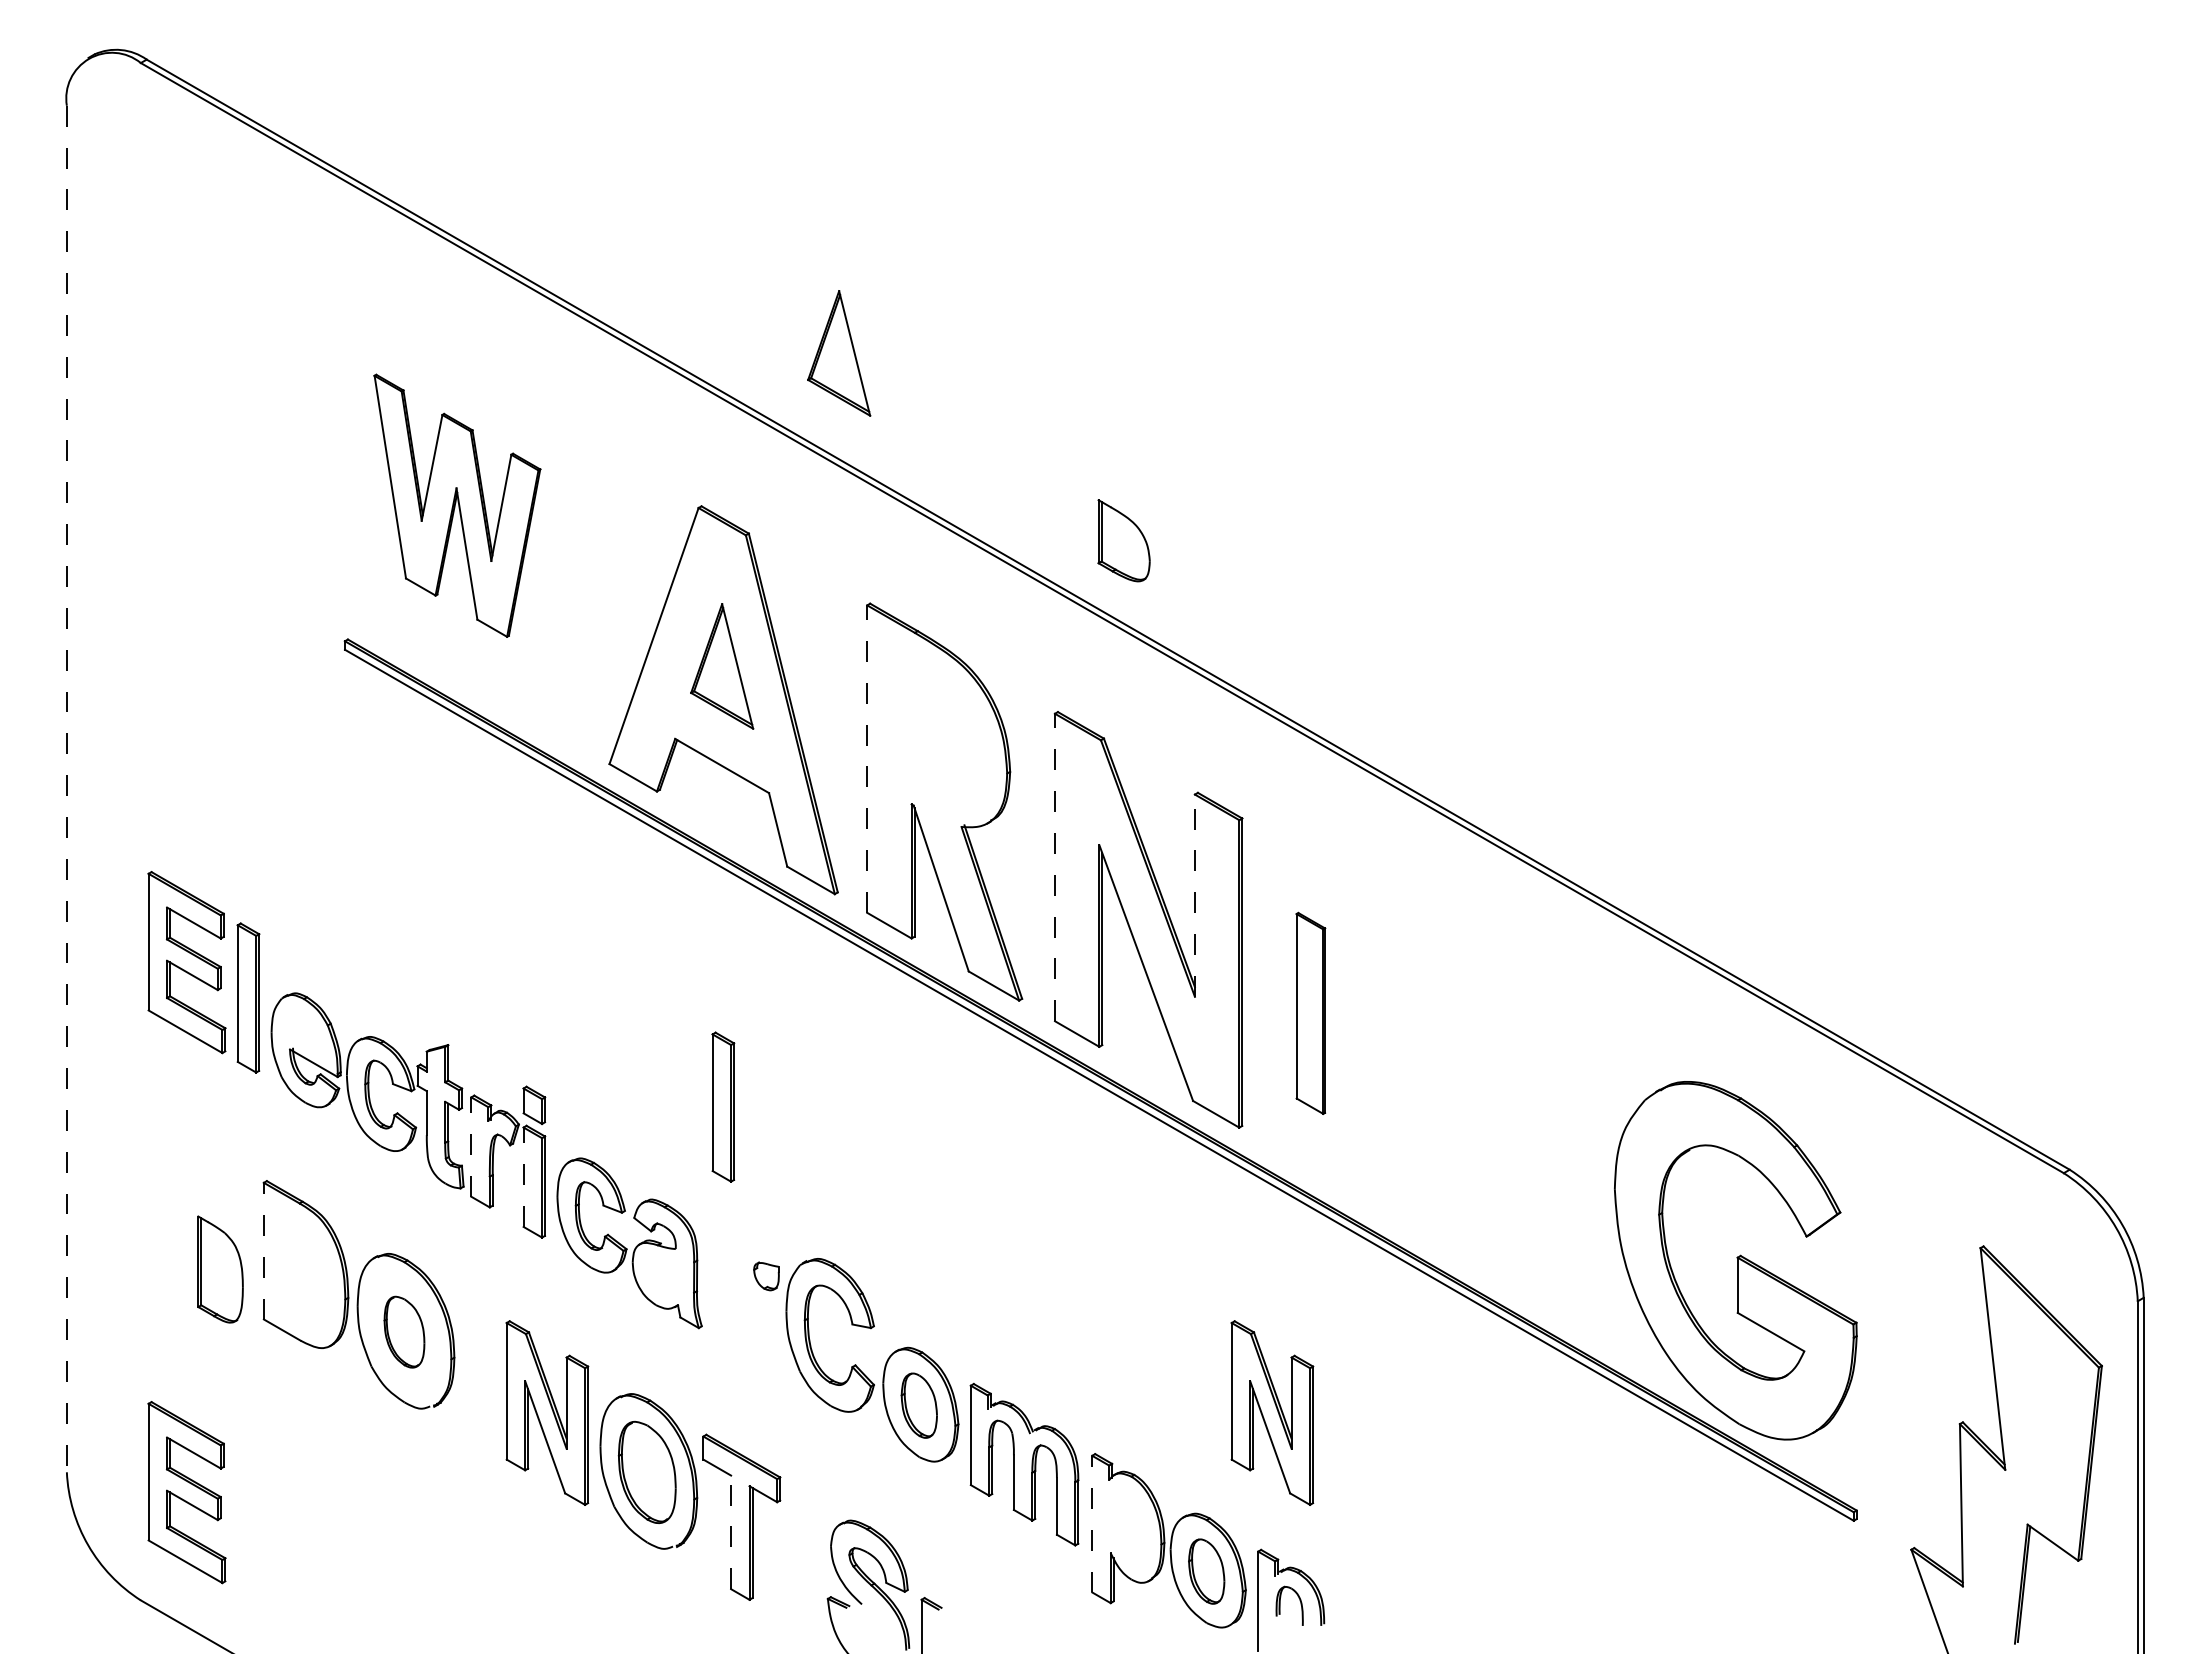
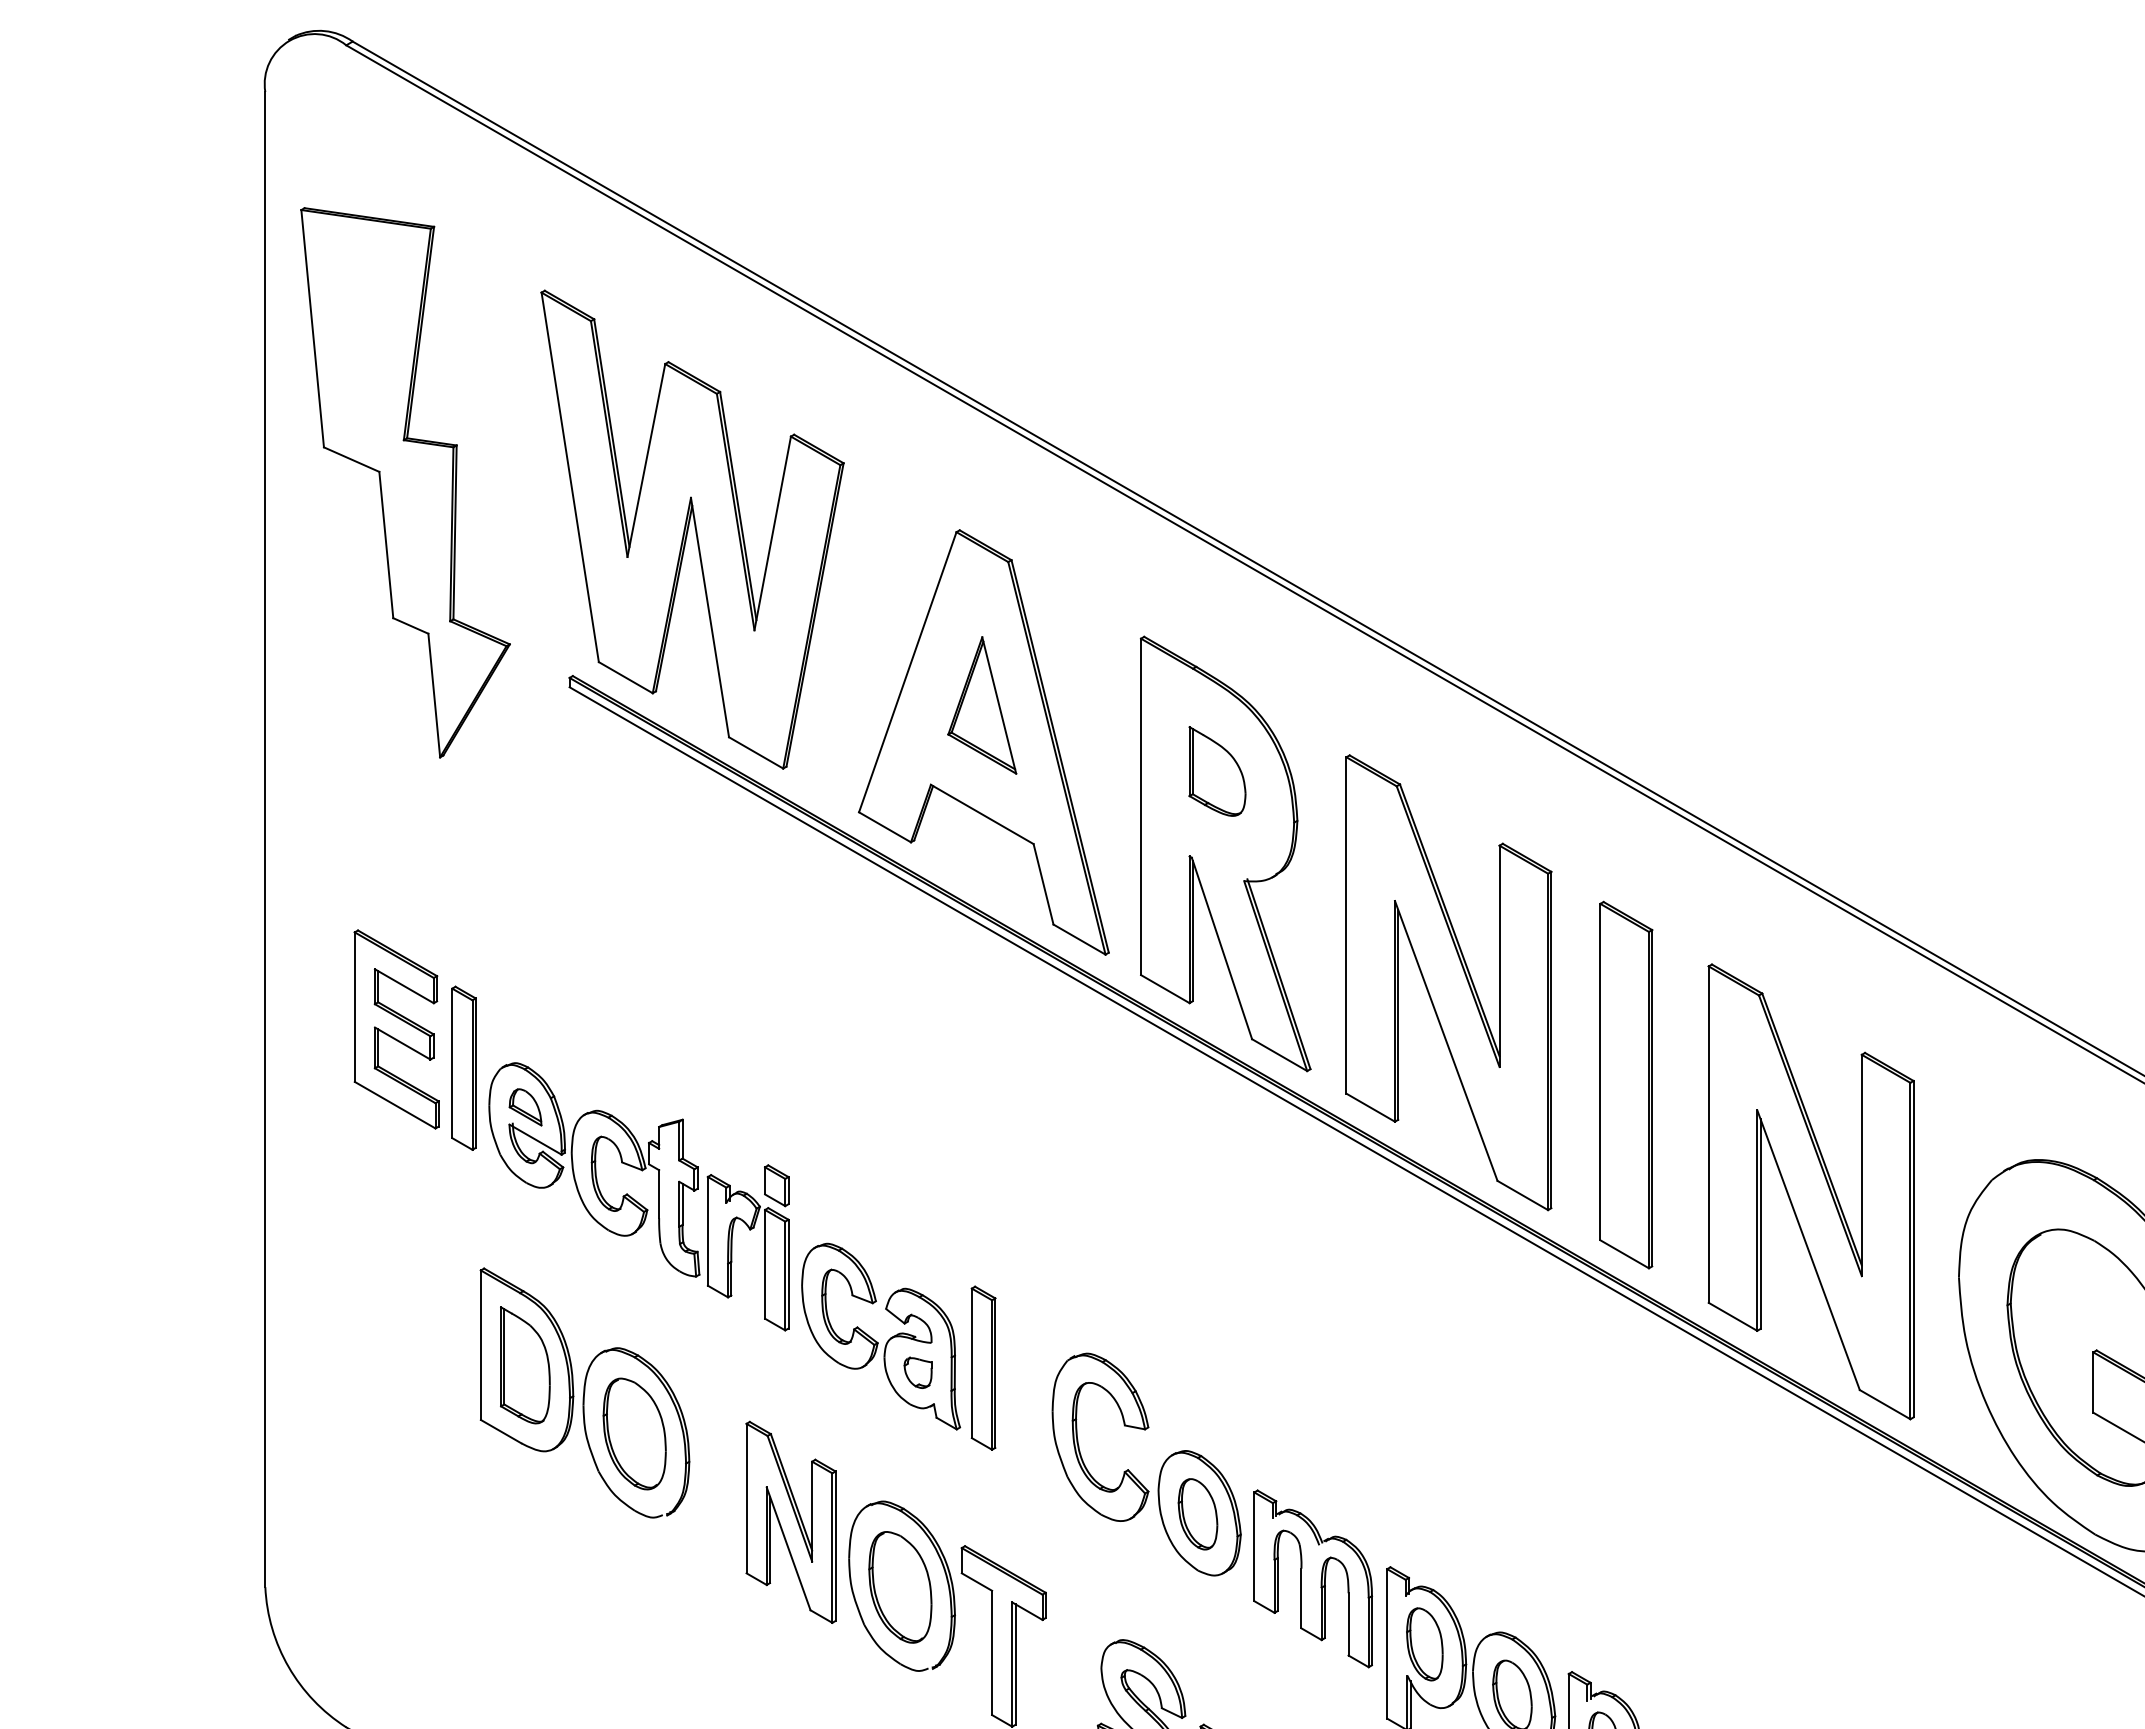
part: (839, 353) -> (1110, 363), removed
part: (194, 462) -> (404, 482), added
part: (457, 505) -> (692, 529), size x1.67
part: (1123, 540) -> (1216, 771), moved
line: (867, 759) -> (1141, 807), dashed -> solid
line: (66, 789) -> (264, 840), dashed -> solid
line: (1055, 867) -> (1346, 925), dashed -> solid
line: (1194, 895) -> (1499, 956), dashed -> solid
part: (1310, 1013) -> (1625, 1085), size x1.67
part: (304, 1033) -> (525, 1107), added
part: (723, 1106) -> (983, 1367), moved
part: (1479, 1110) -> (1810, 1191), added
line: (471, 1147) -> (708, 1231), dashed -> solid
line: (523, 1177) -> (764, 1264), dashed -> solid
line: (263, 1250) -> (480, 1344), dashed -> solid
part: (220, 1269) -> (525, 1365), moved
part: (766, 1276) -> (918, 1372), moved
part: (404, 1331) -> (634, 1433), size x1.43
part: (1272, 1412) -> (1584, 1521), removed
part: (186, 1492) -> (396, 1609), removed
line: (1092, 1523) -> (1387, 1643), dashed -> solid
part: (1126, 1524) -> (1424, 1644), added
line: (731, 1532) -> (992, 1653), dashed -> solid

